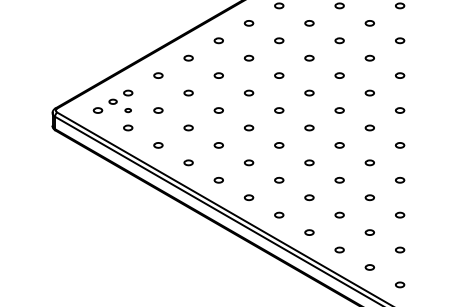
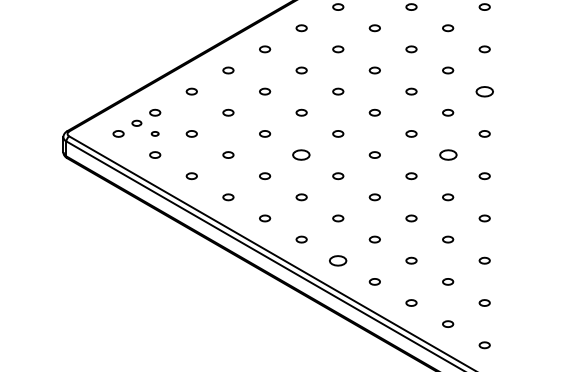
part: (399, 75) -> (484, 91), size x1.6
part: (249, 127) -> (302, 154), size x1.6
part: (369, 127) -> (447, 154), size x1.6
part: (279, 214) -> (338, 259), size x1.6

